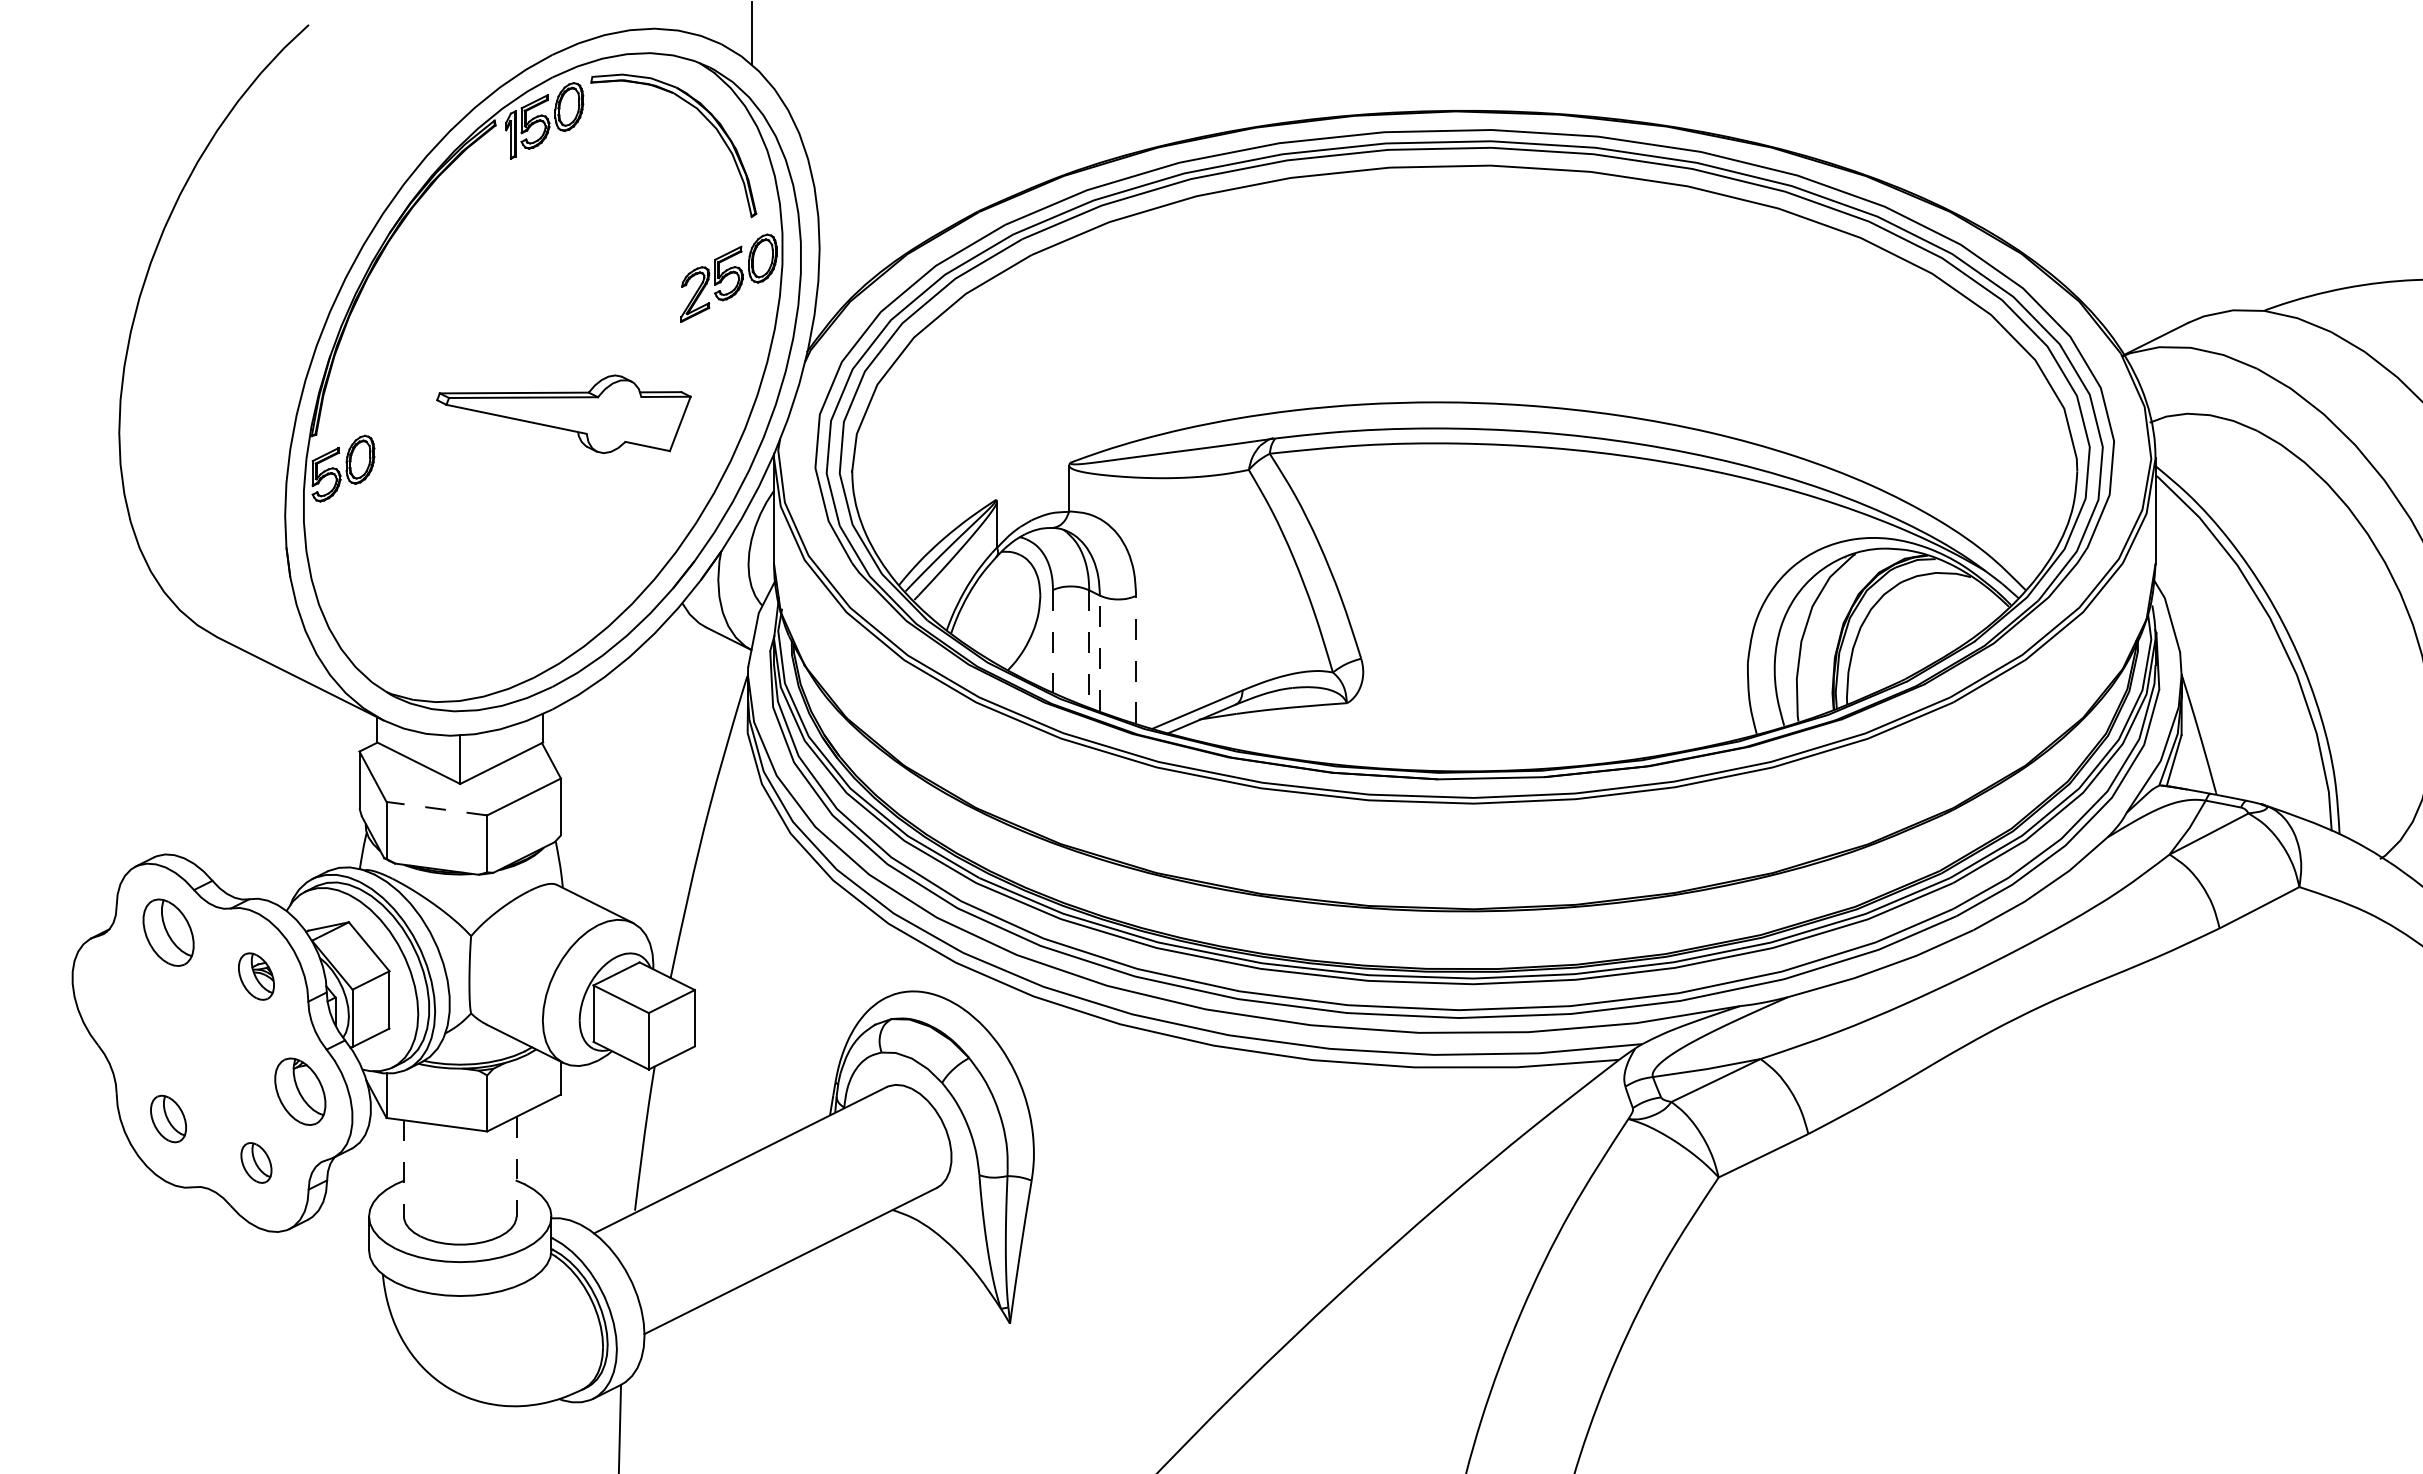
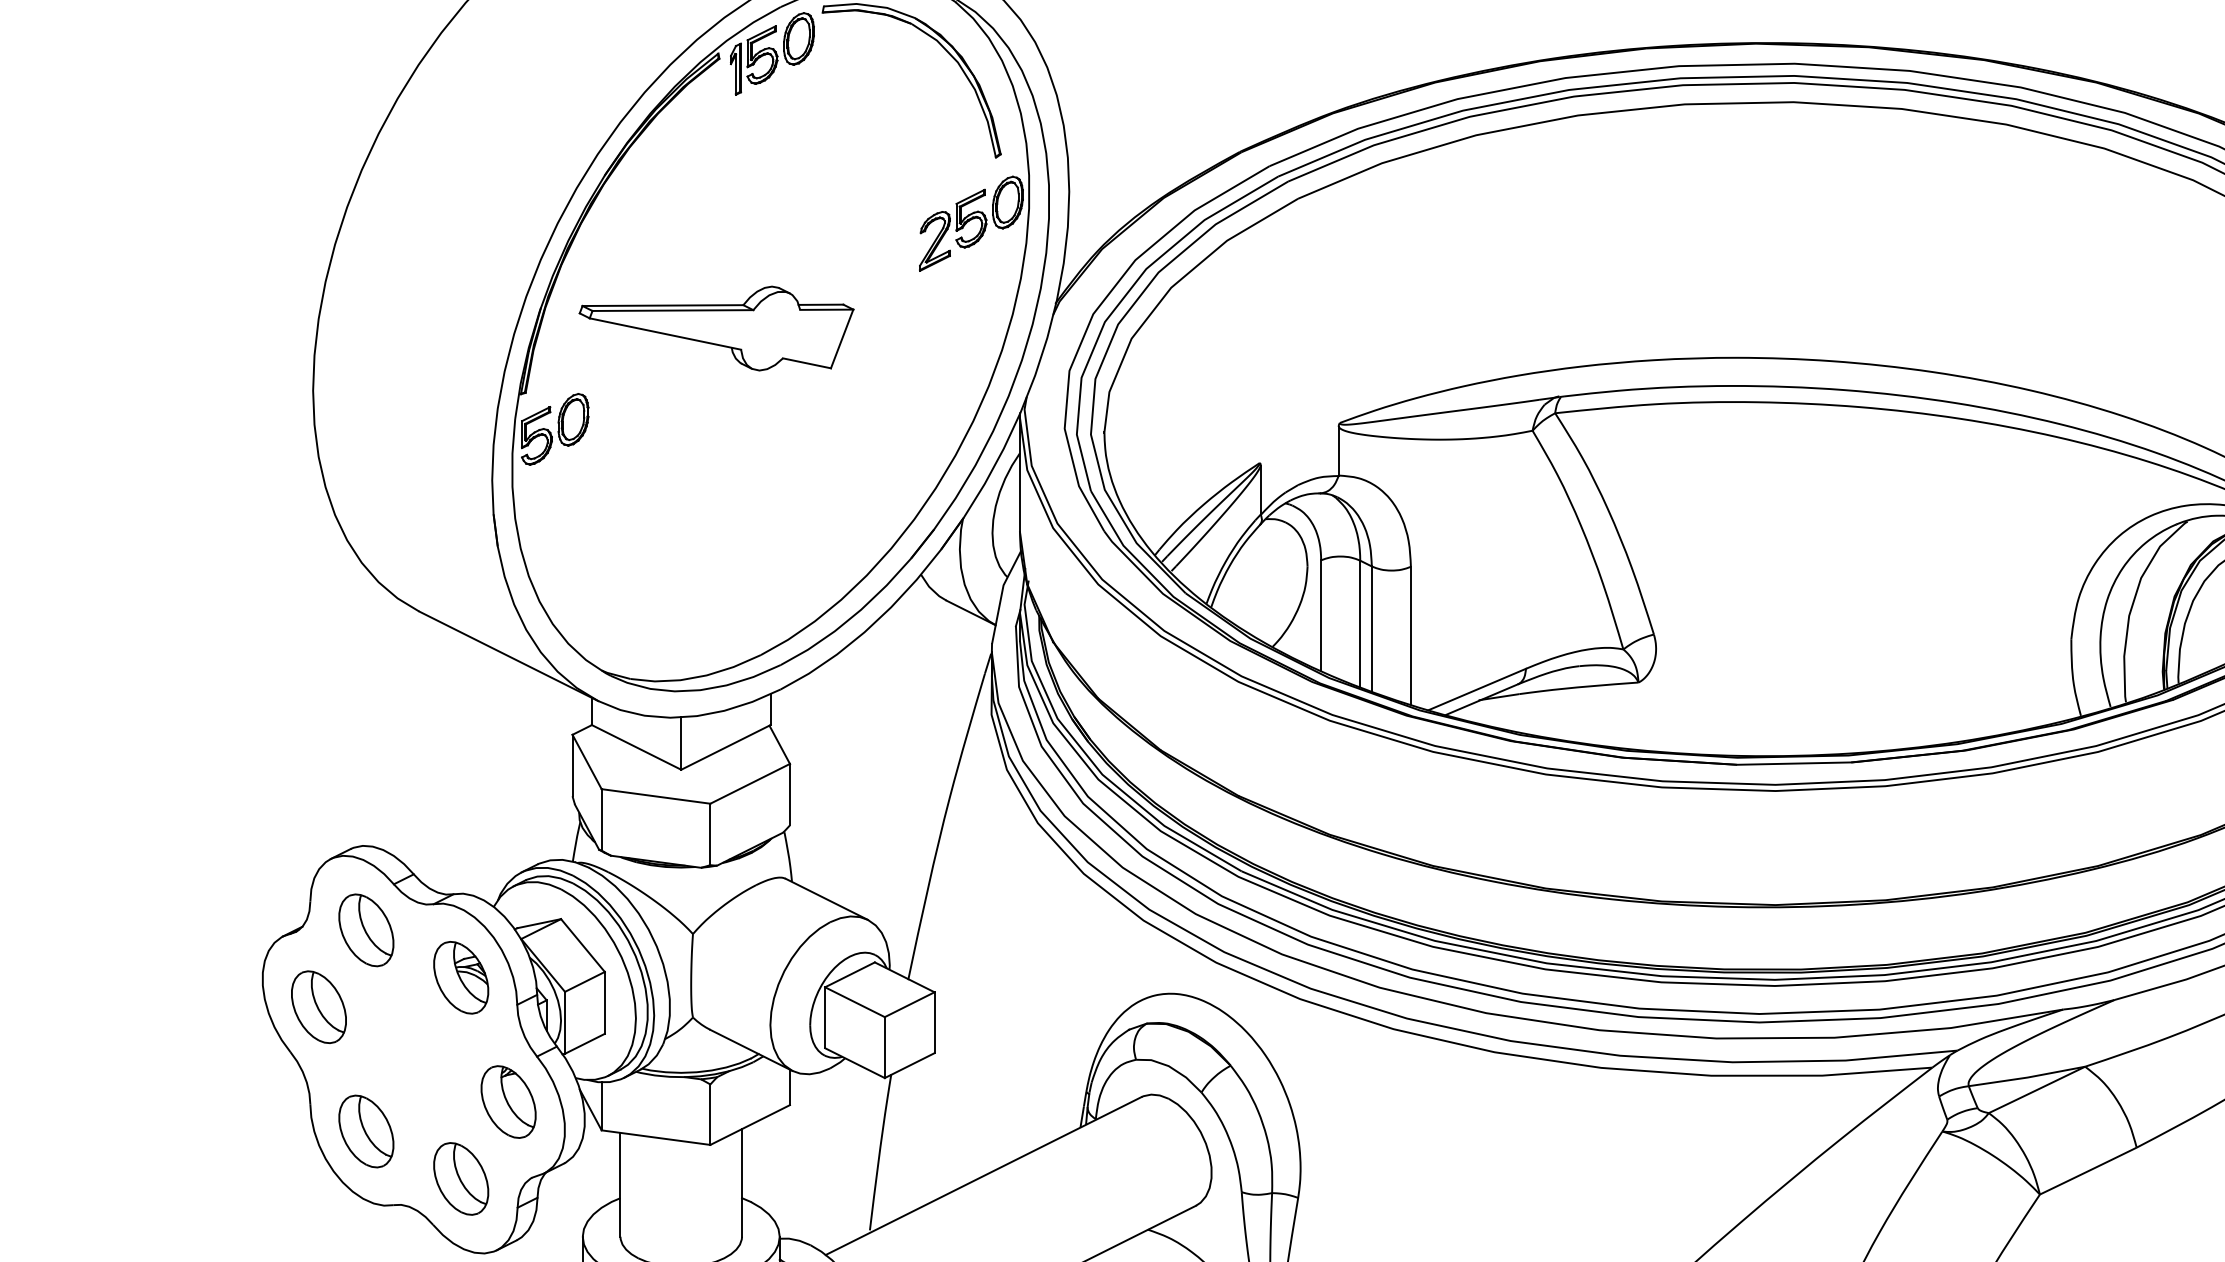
part: (563, 414) -> (716, 328), moved
line: (1052, 640) -> (1320, 614), dashed -> solid
line: (1089, 649) -> (1360, 624), dashed -> solid
line: (1099, 653) -> (1371, 628), dashed -> solid
line: (1136, 659) -> (1411, 635), dashed -> solid
line: (436, 808) -> (655, 796), dashed -> solid
part: (256, 976) -> (461, 977), size x1.43
part: (124, 1003) -> (318, 1006), added
part: (168, 1118) -> (366, 1130), size x1.43
part: (256, 1162) -> (461, 1178), size x1.67
line: (516, 1166) -> (741, 1182), dashed -> solid
line: (403, 1168) -> (619, 1184), dashed -> solid

